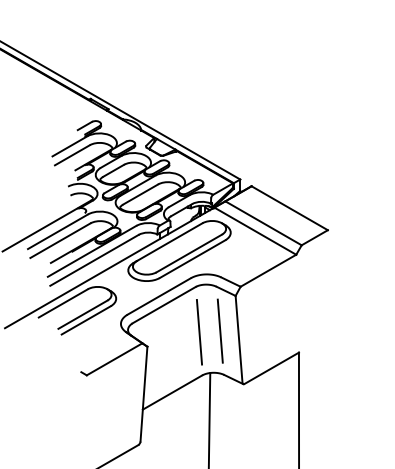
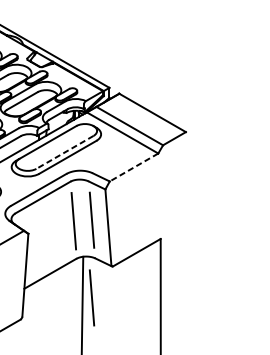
line: (189, 253) -> (65, 152), solid -> dashed
line: (268, 271) -> (134, 168), solid -> dashed
line: (219, 419) -> (91, 297), added

